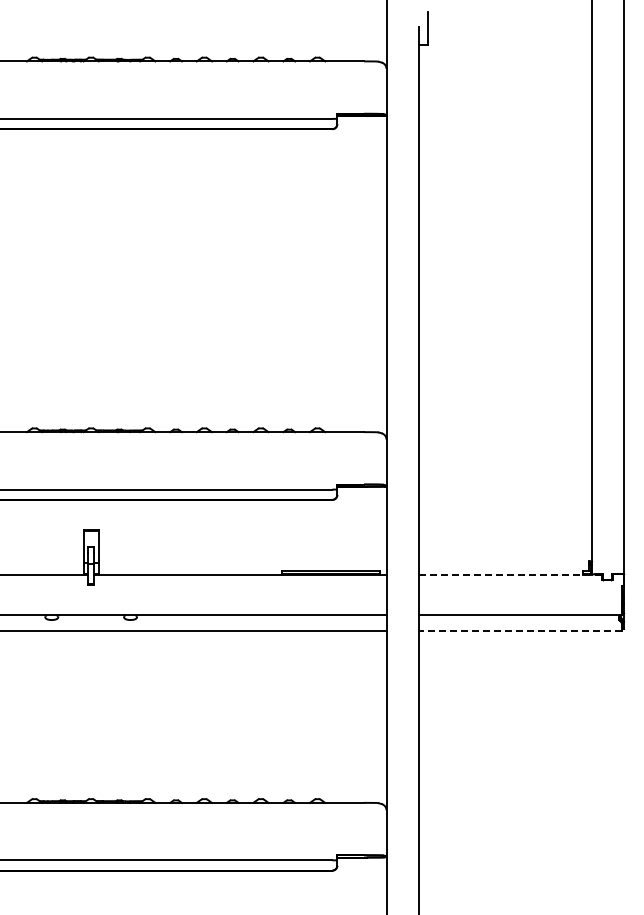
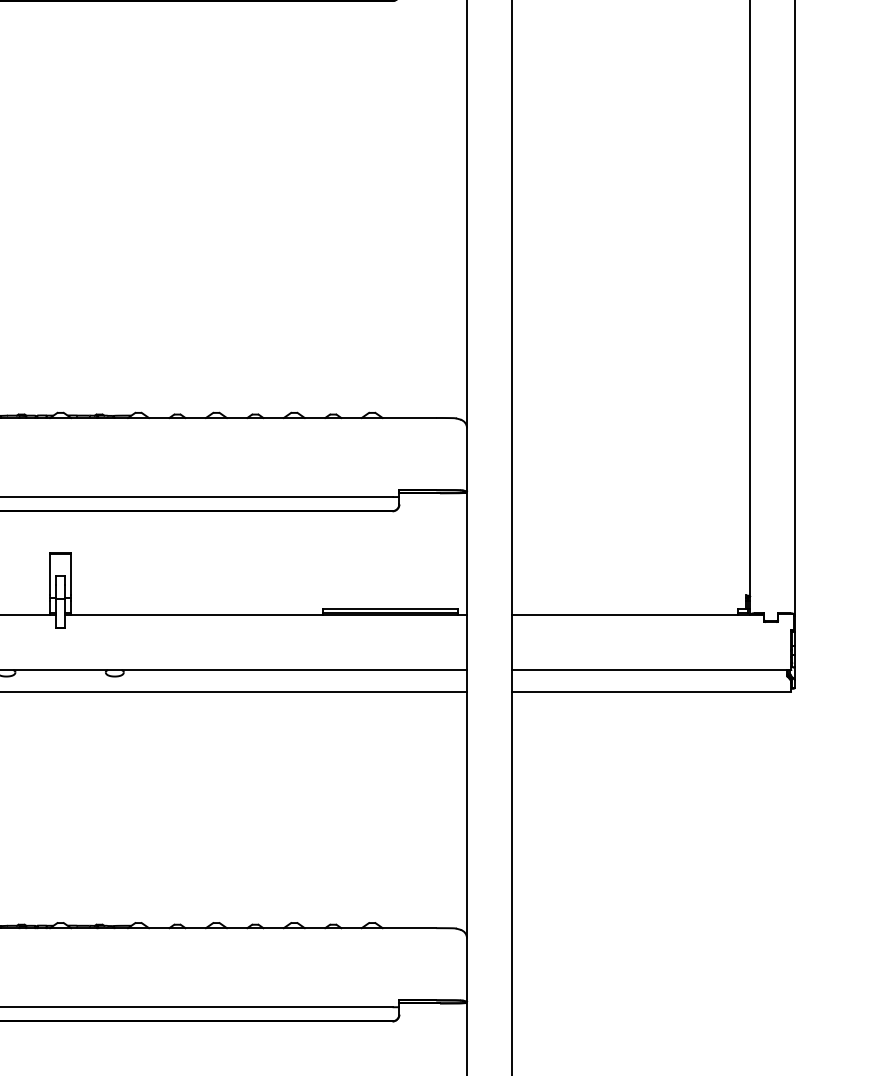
line: (510, 575) -> (637, 615), dashed -> solid
line: (520, 630) -> (651, 690), dashed -> solid

